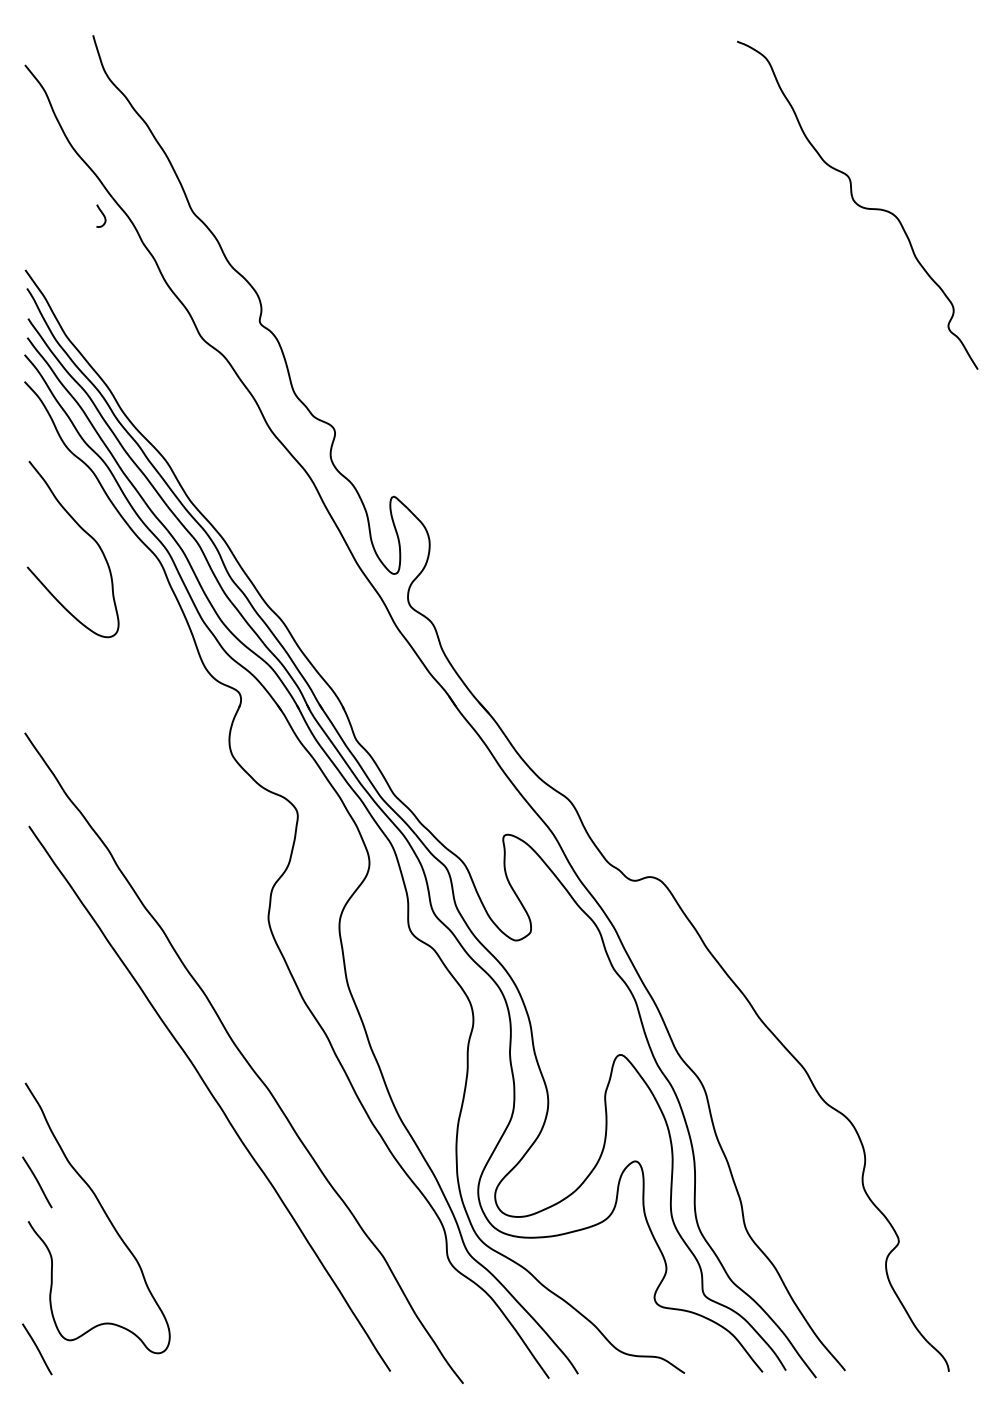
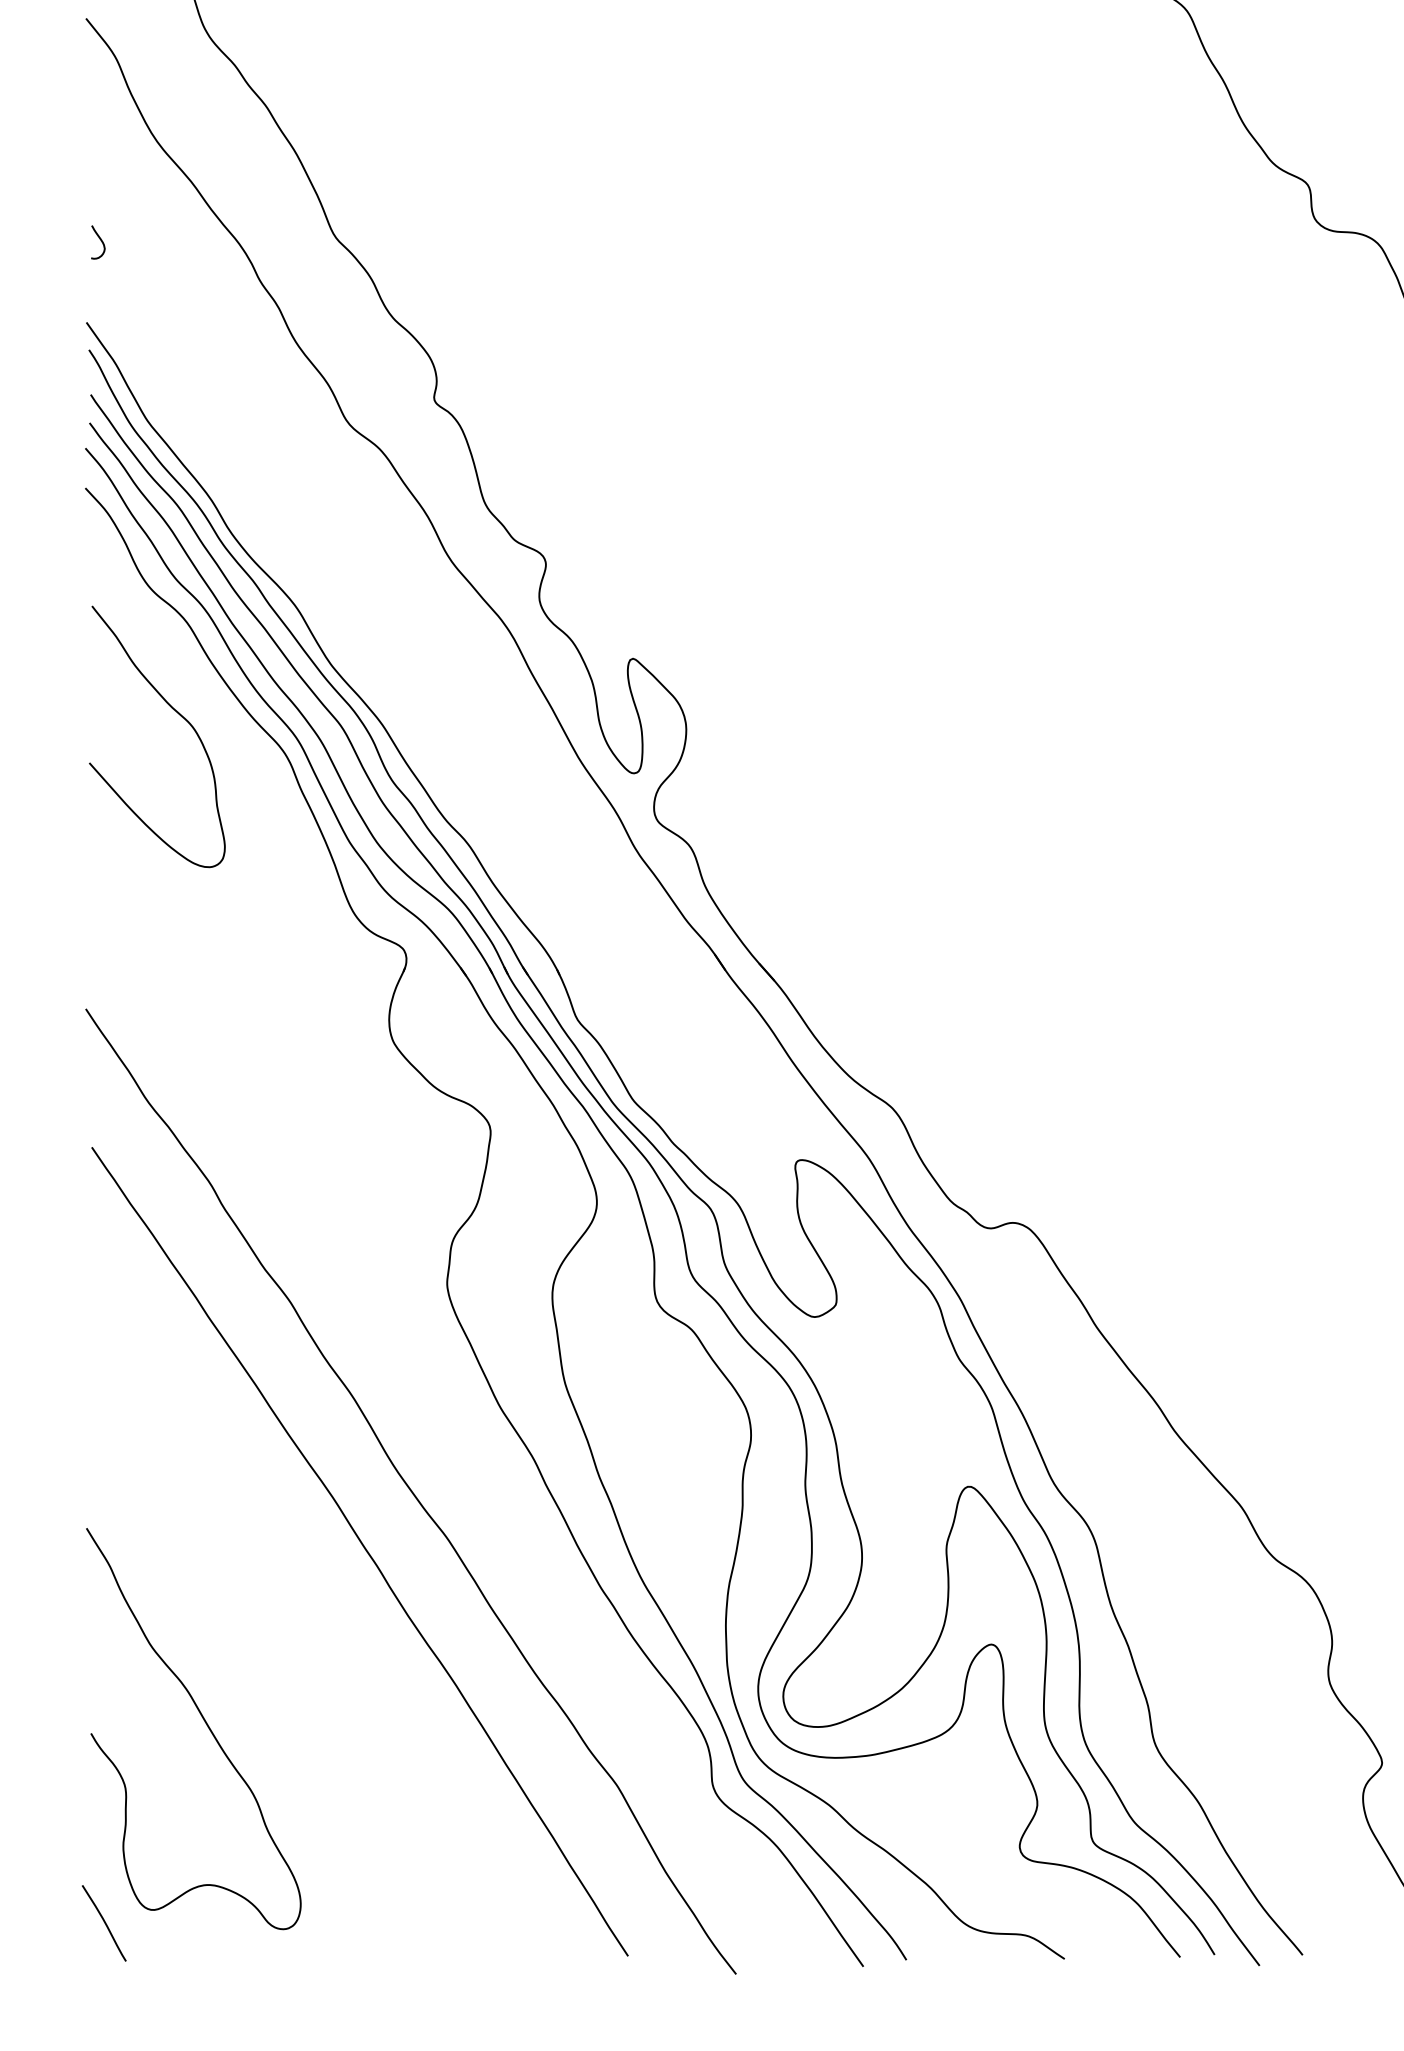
curve: (102, 215) -> (100, 241), moved
line: (37, 1182) -> (104, 1675), removed

